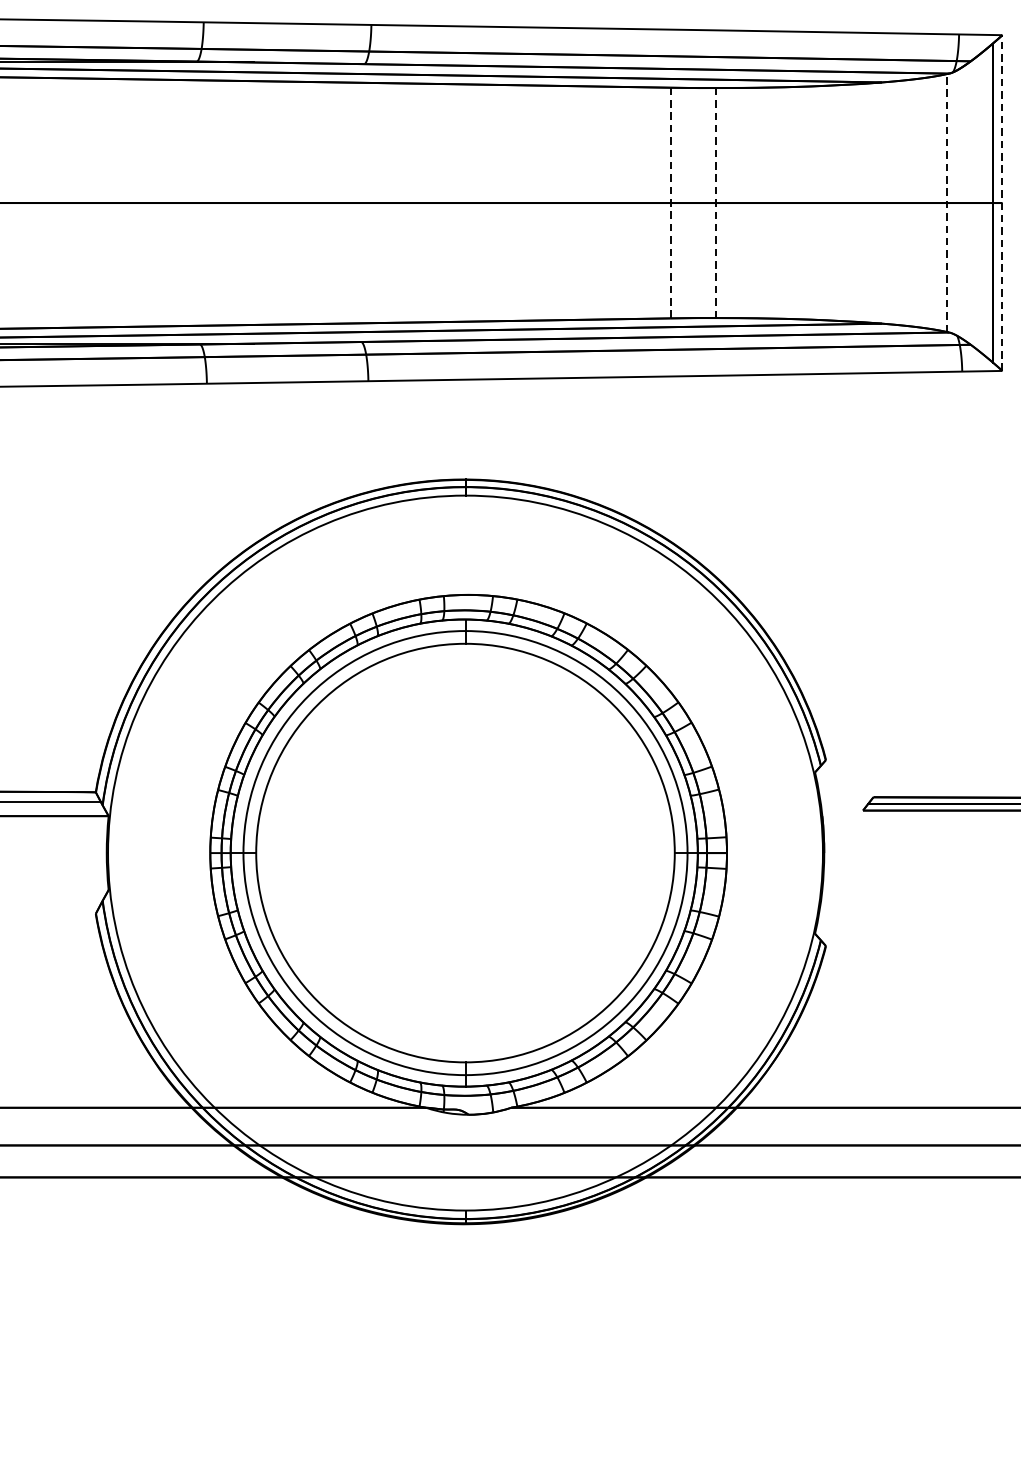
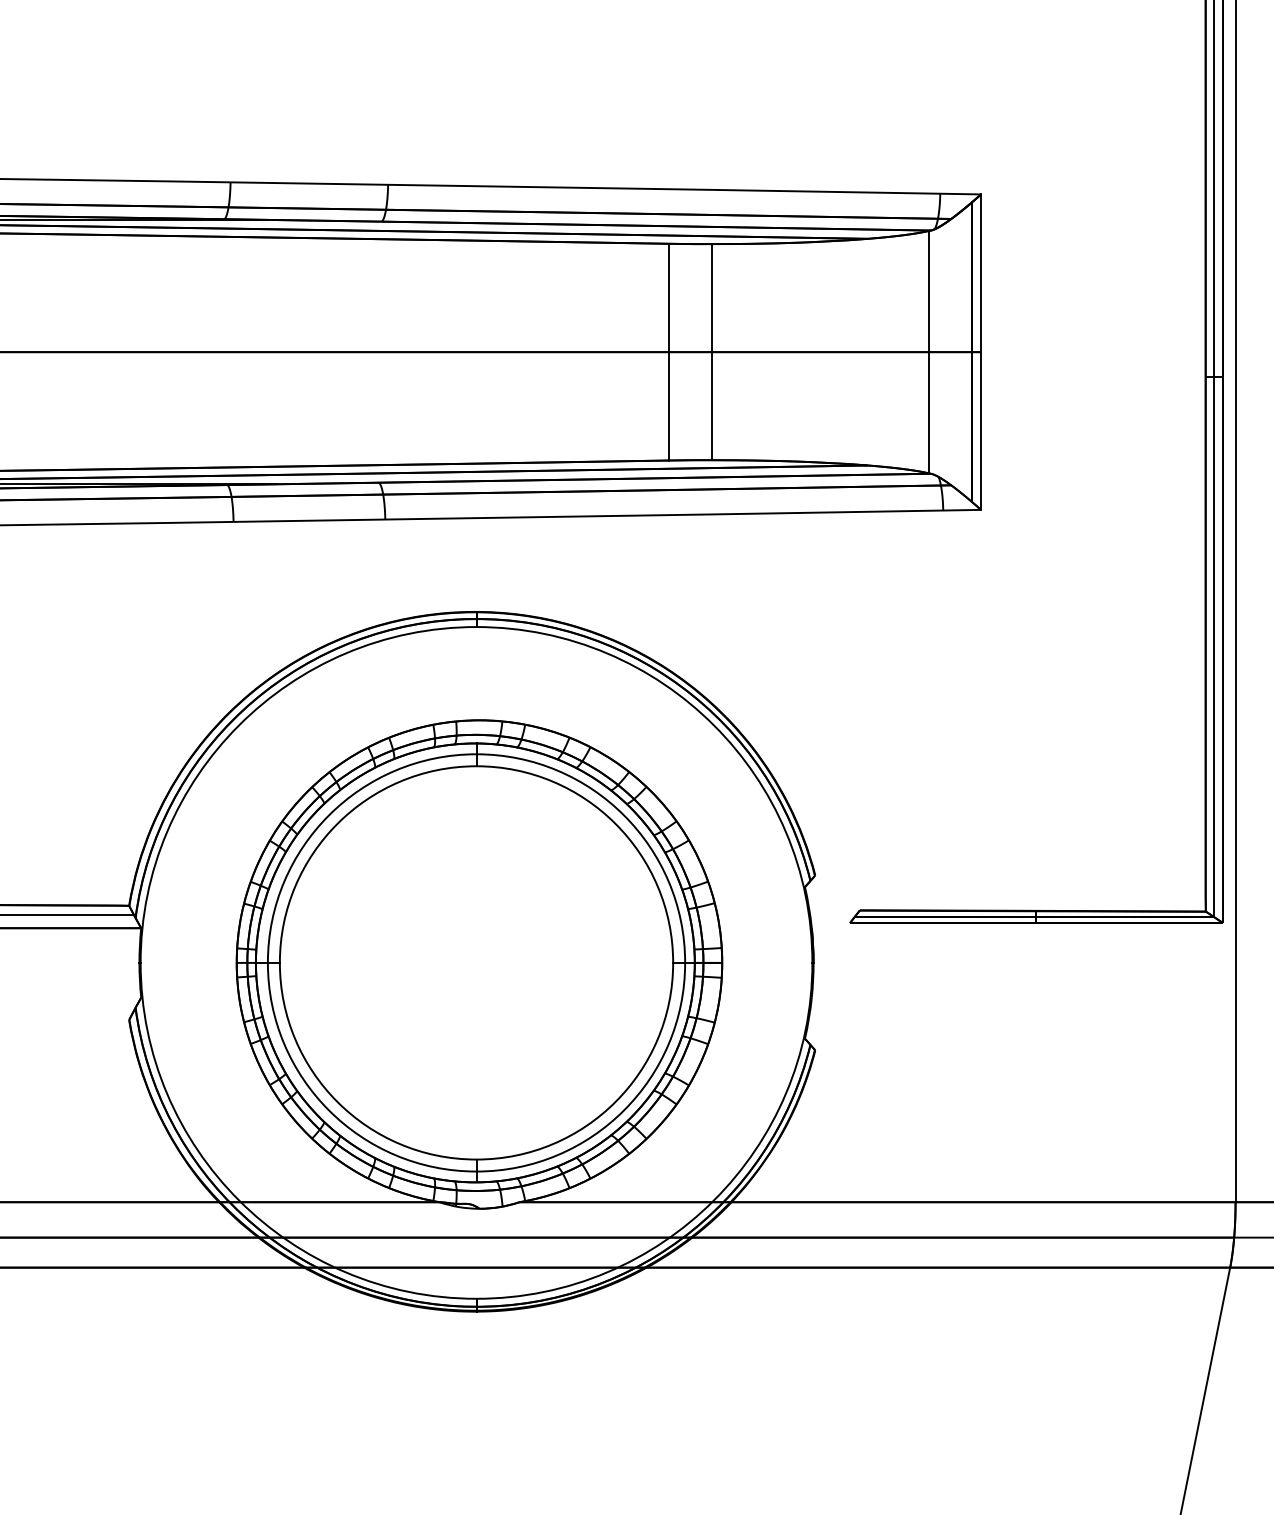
line: (715, 202) -> (711, 351), dashed -> solid
line: (946, 202) -> (928, 351), dashed -> solid
line: (670, 203) -> (669, 352), dashed -> solid
line: (1002, 203) -> (981, 352), dashed -> solid

